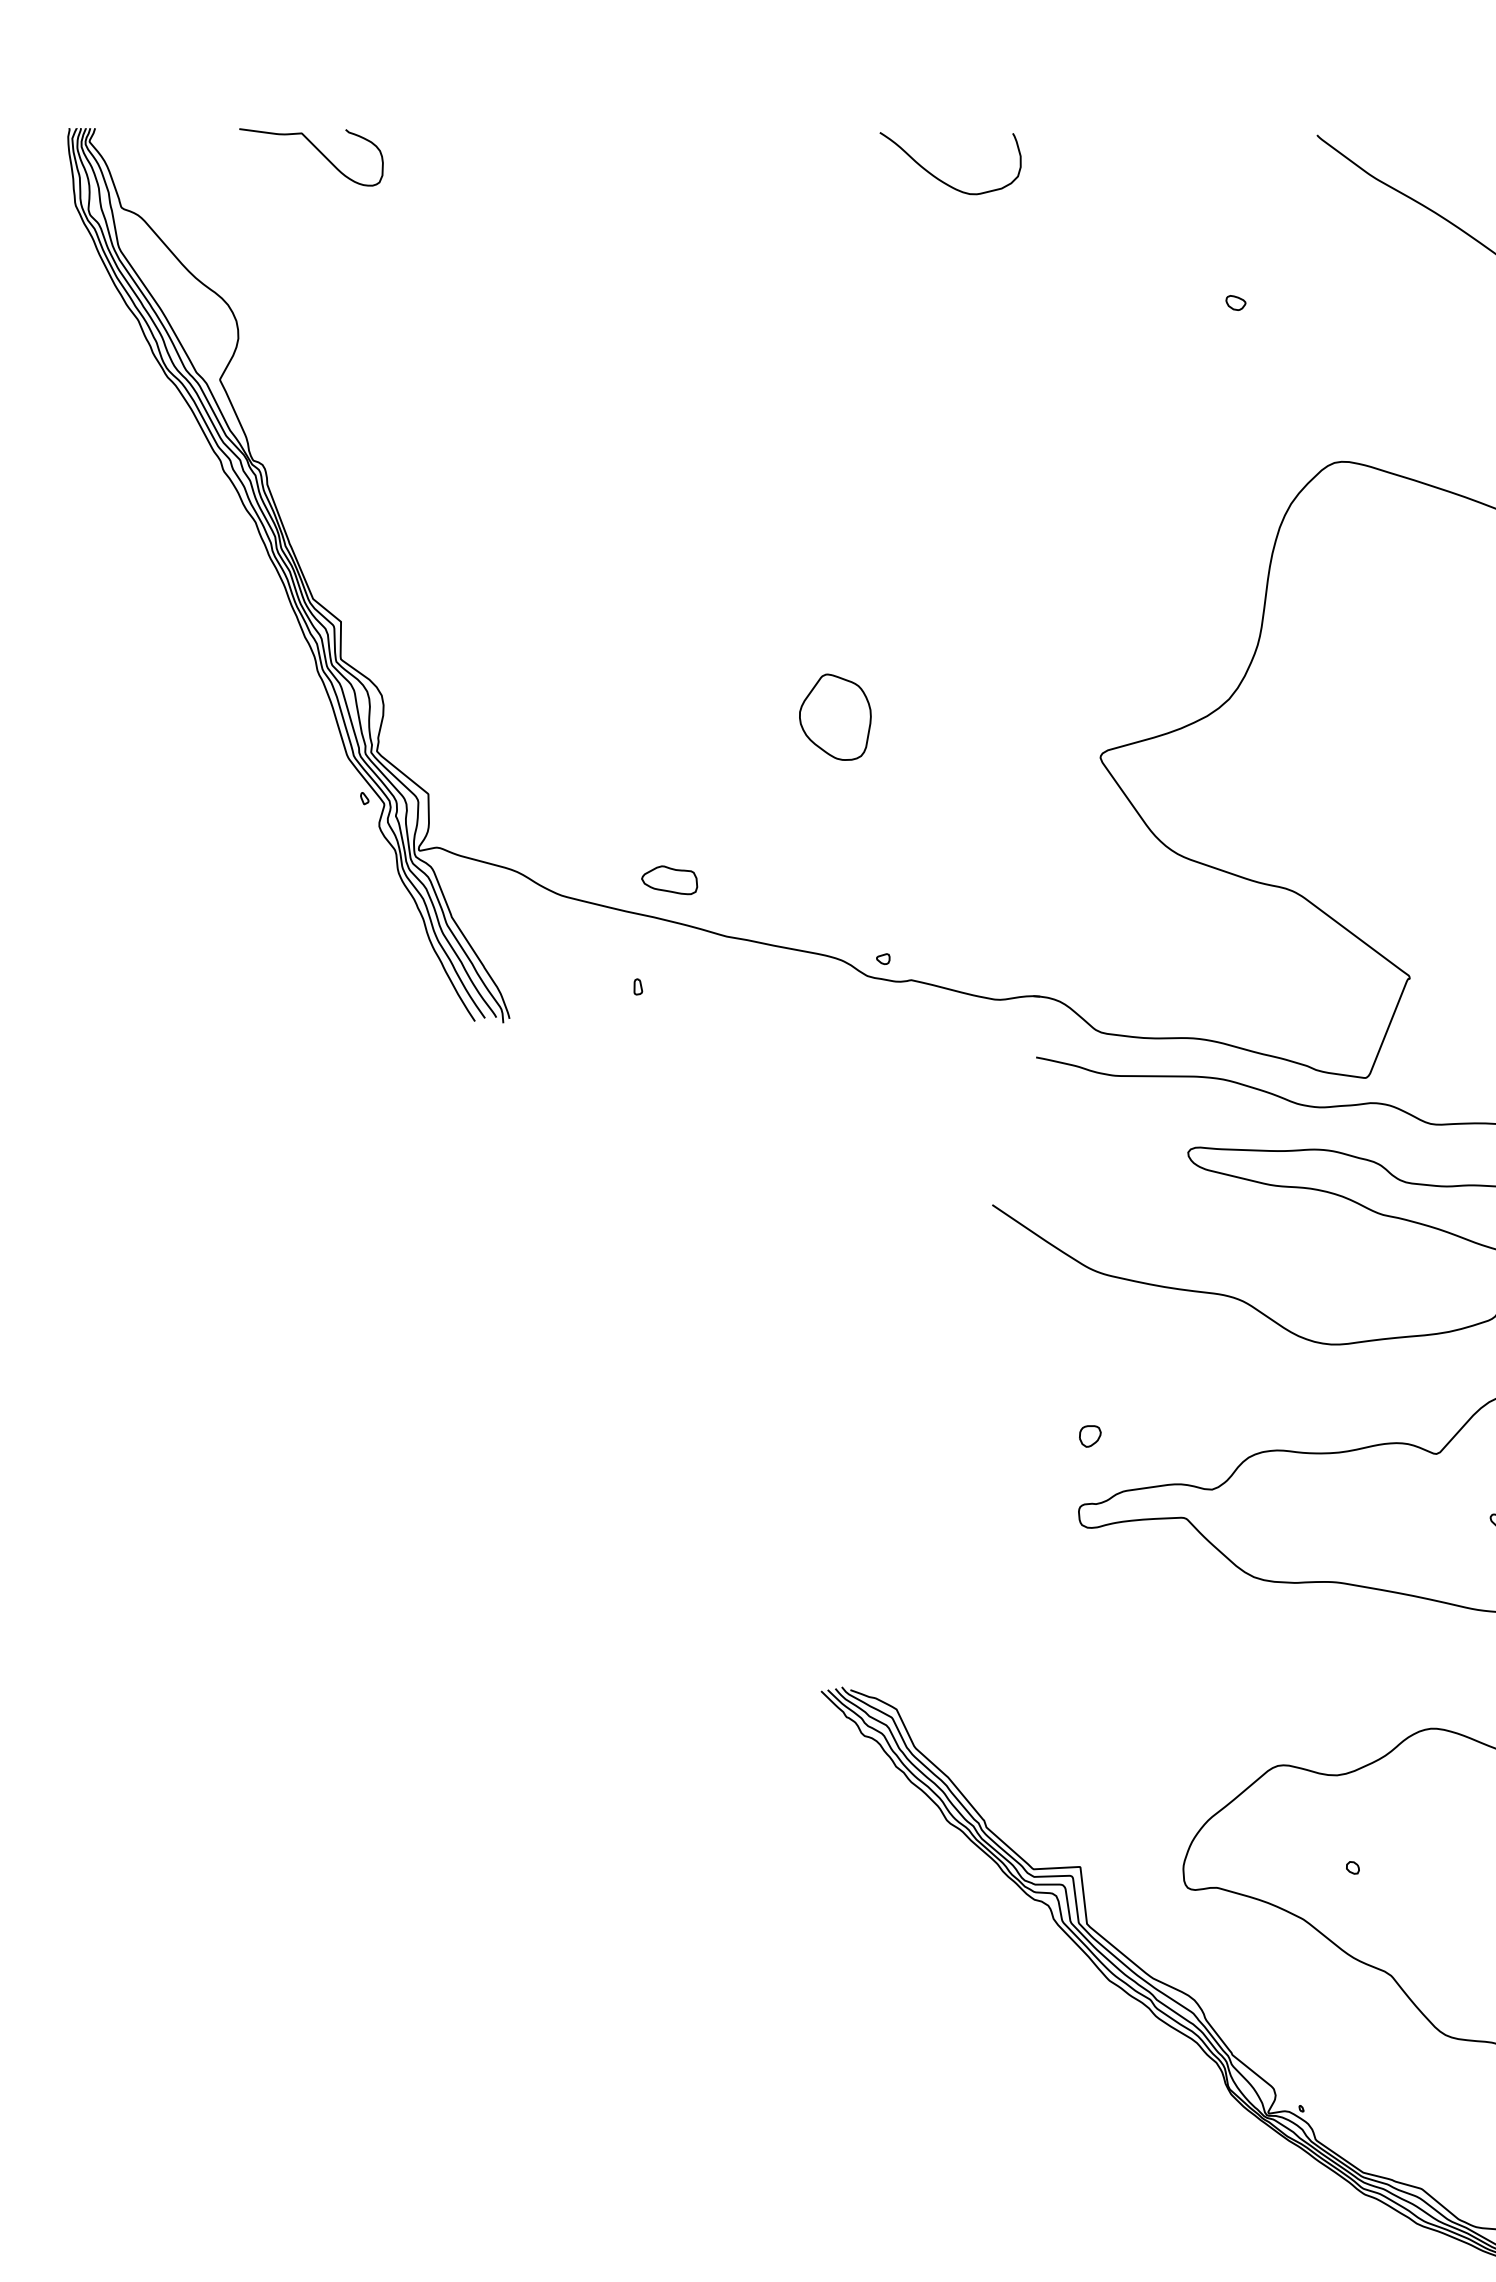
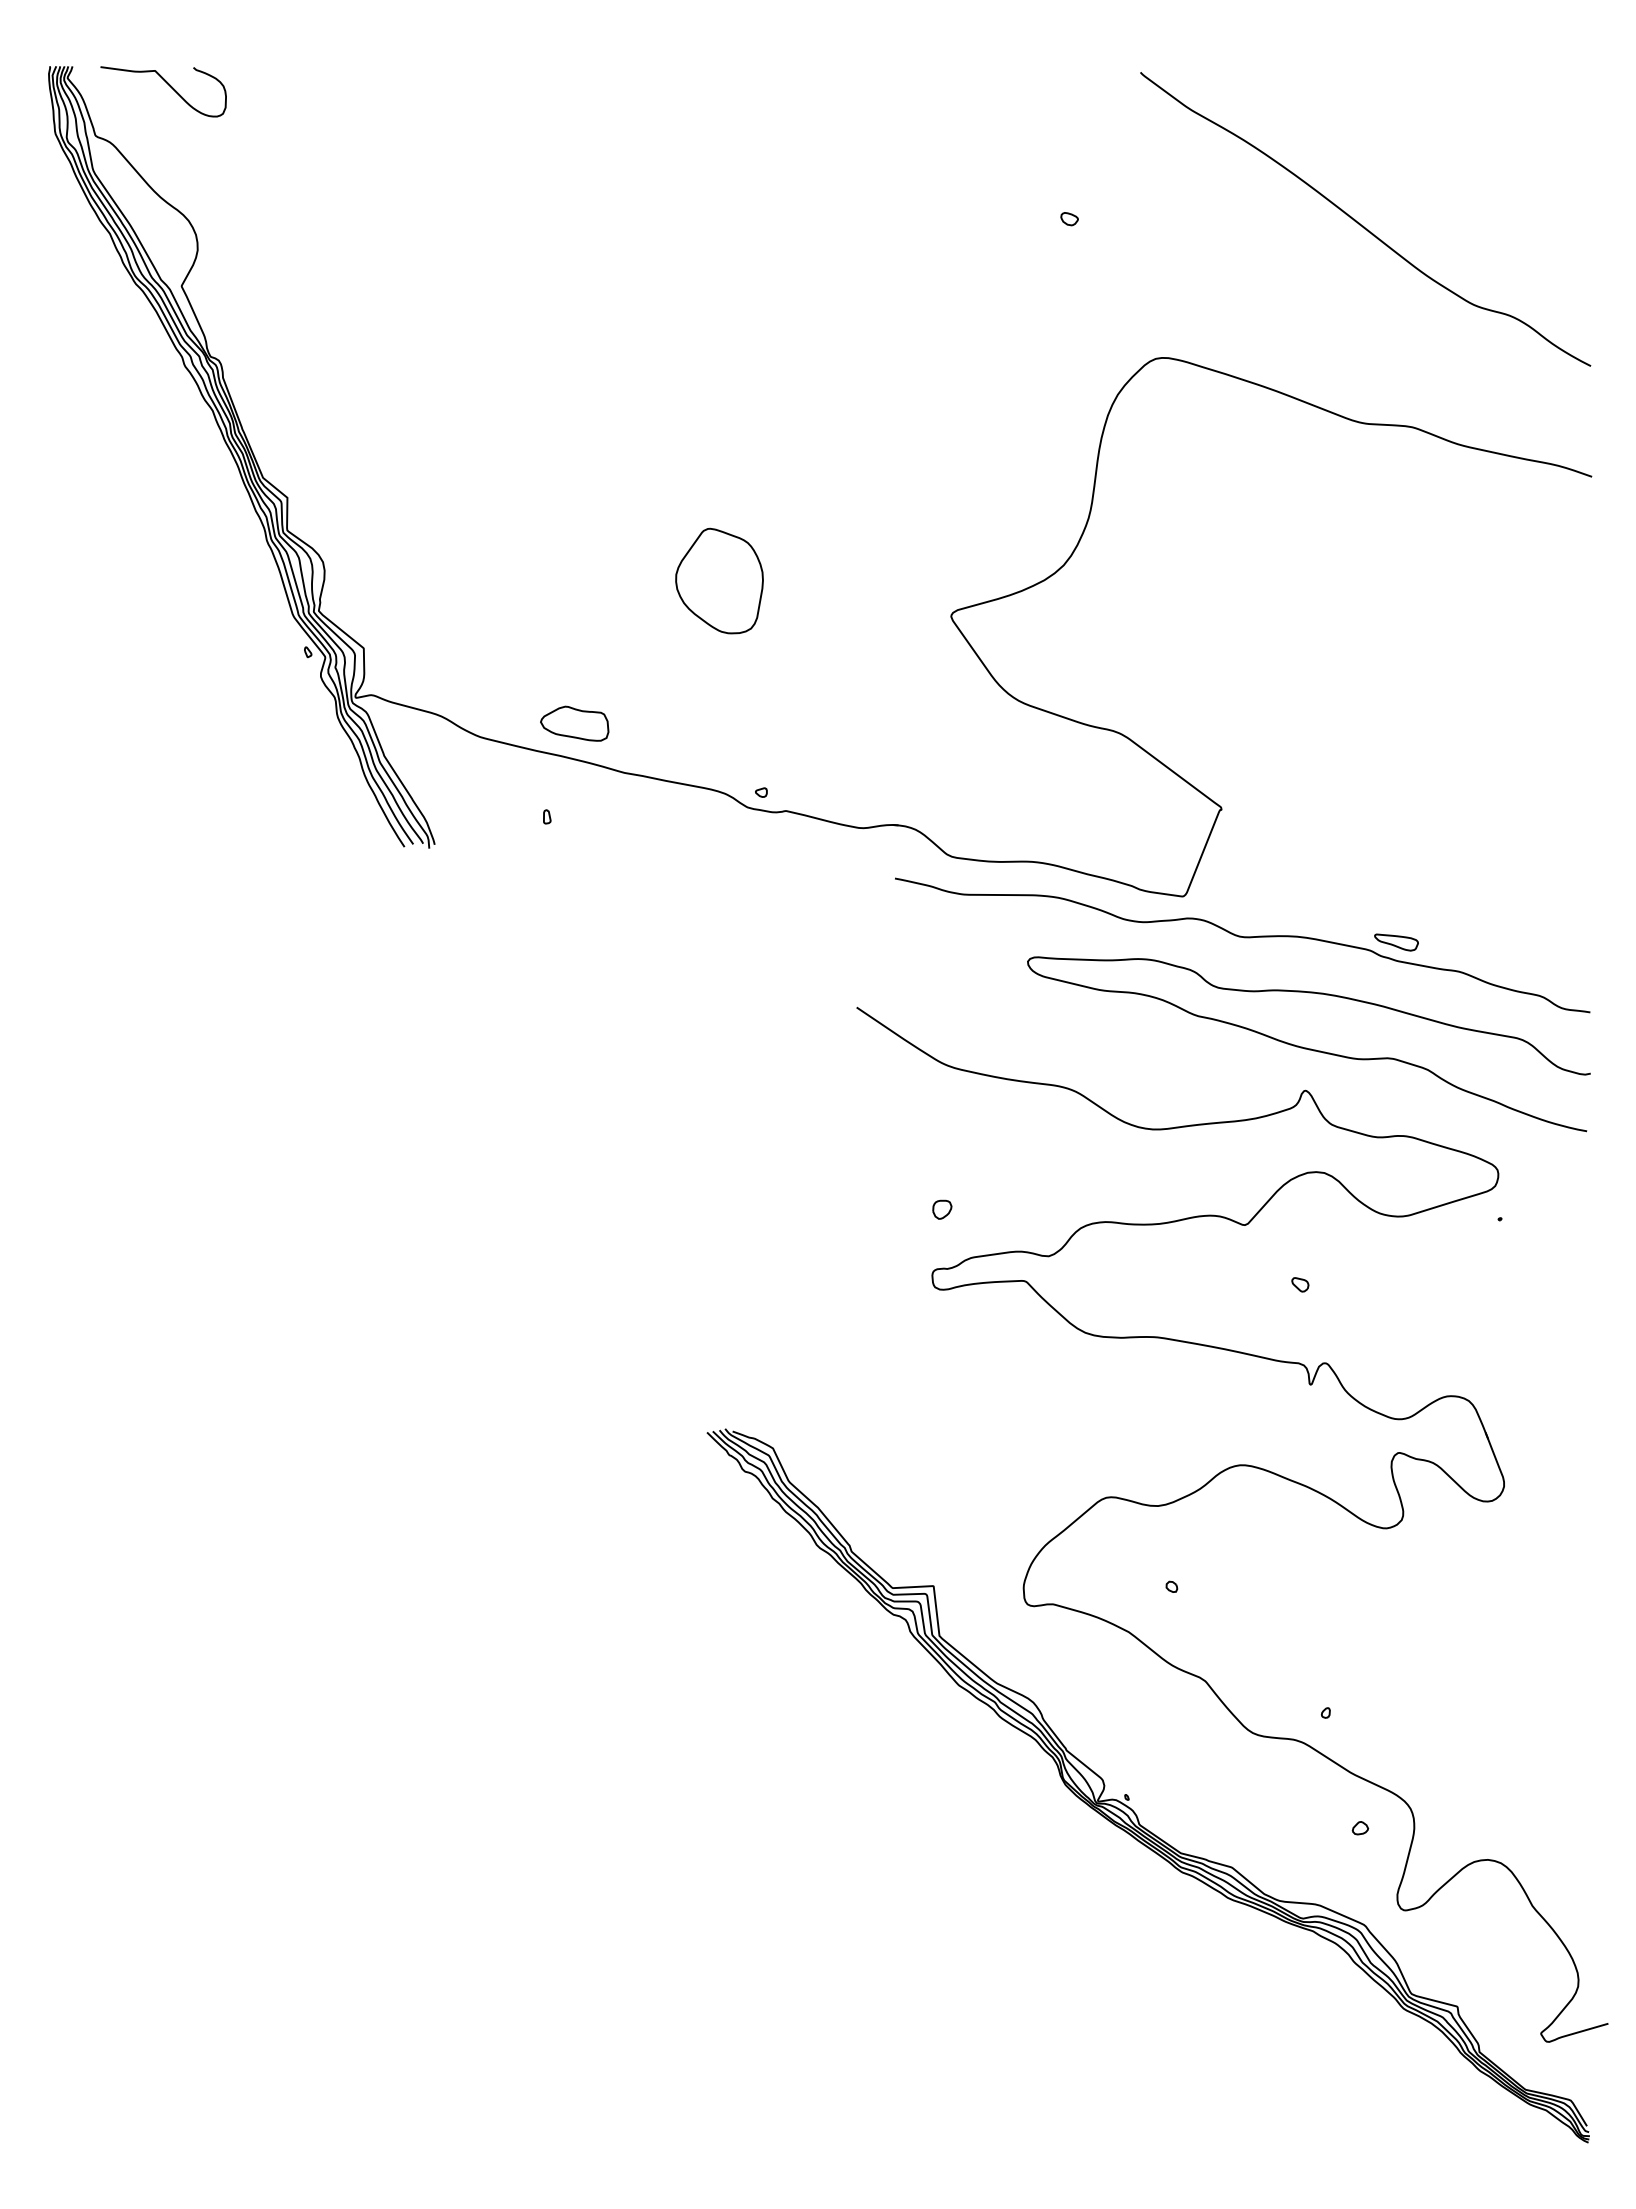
curve: (317, 150) -> (168, 85), moved
curve: (941, 179) -> (812, 111), removed
part: (835, 717) -> (719, 581), size x1.4
part: (669, 880) -> (574, 723), size x1.4

